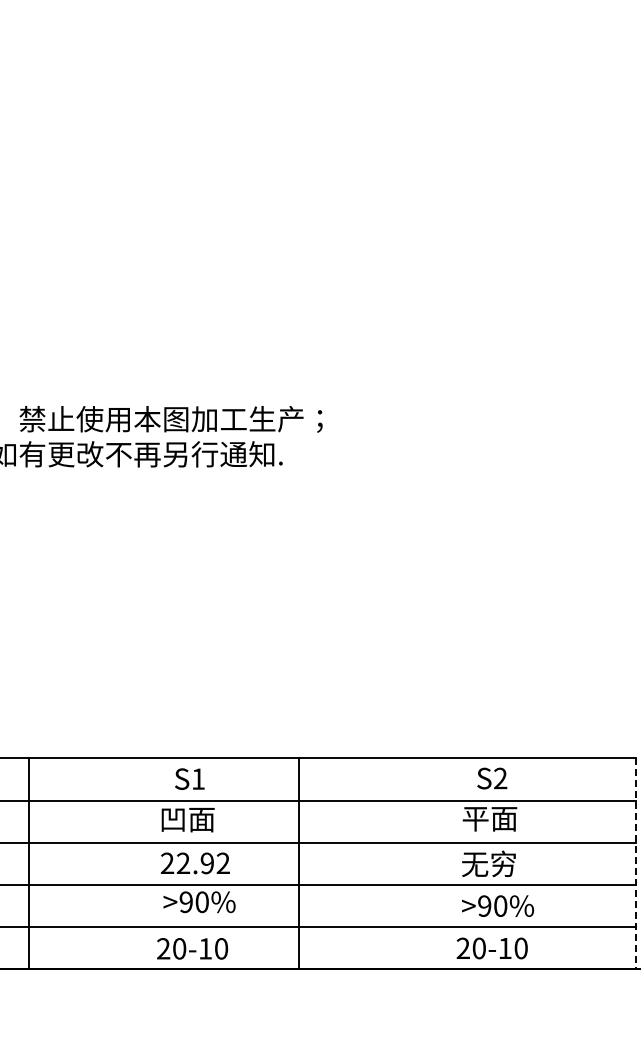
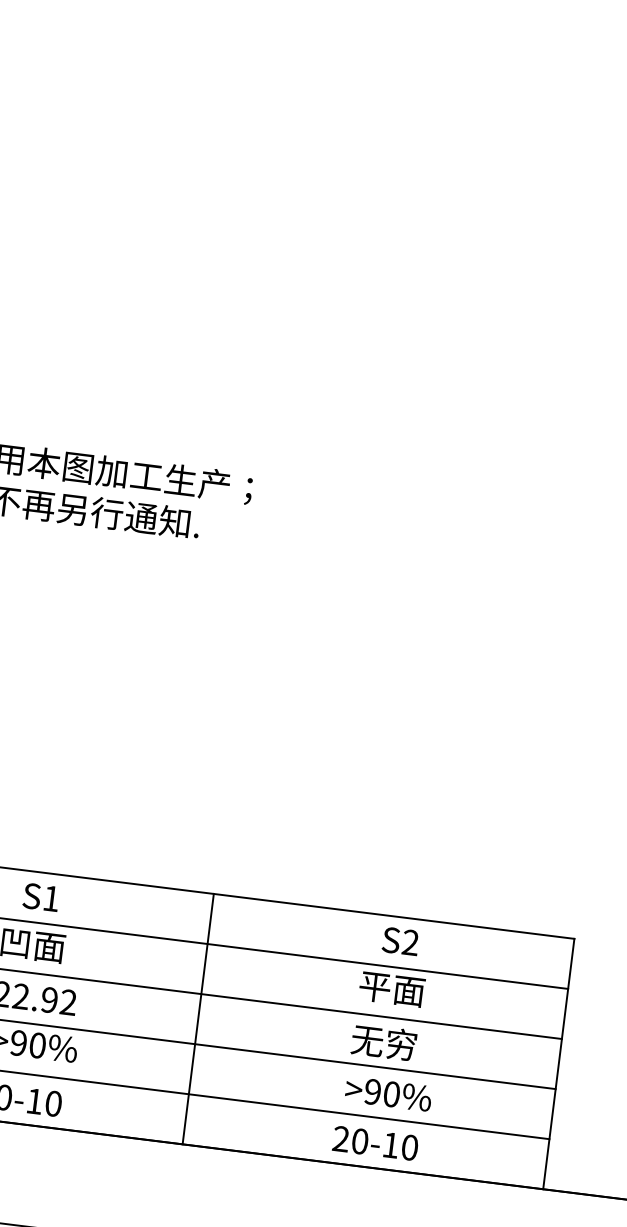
line: (298, 863) -> (198, 1018), moved
line: (635, 864) -> (558, 1064), dashed -> solid

